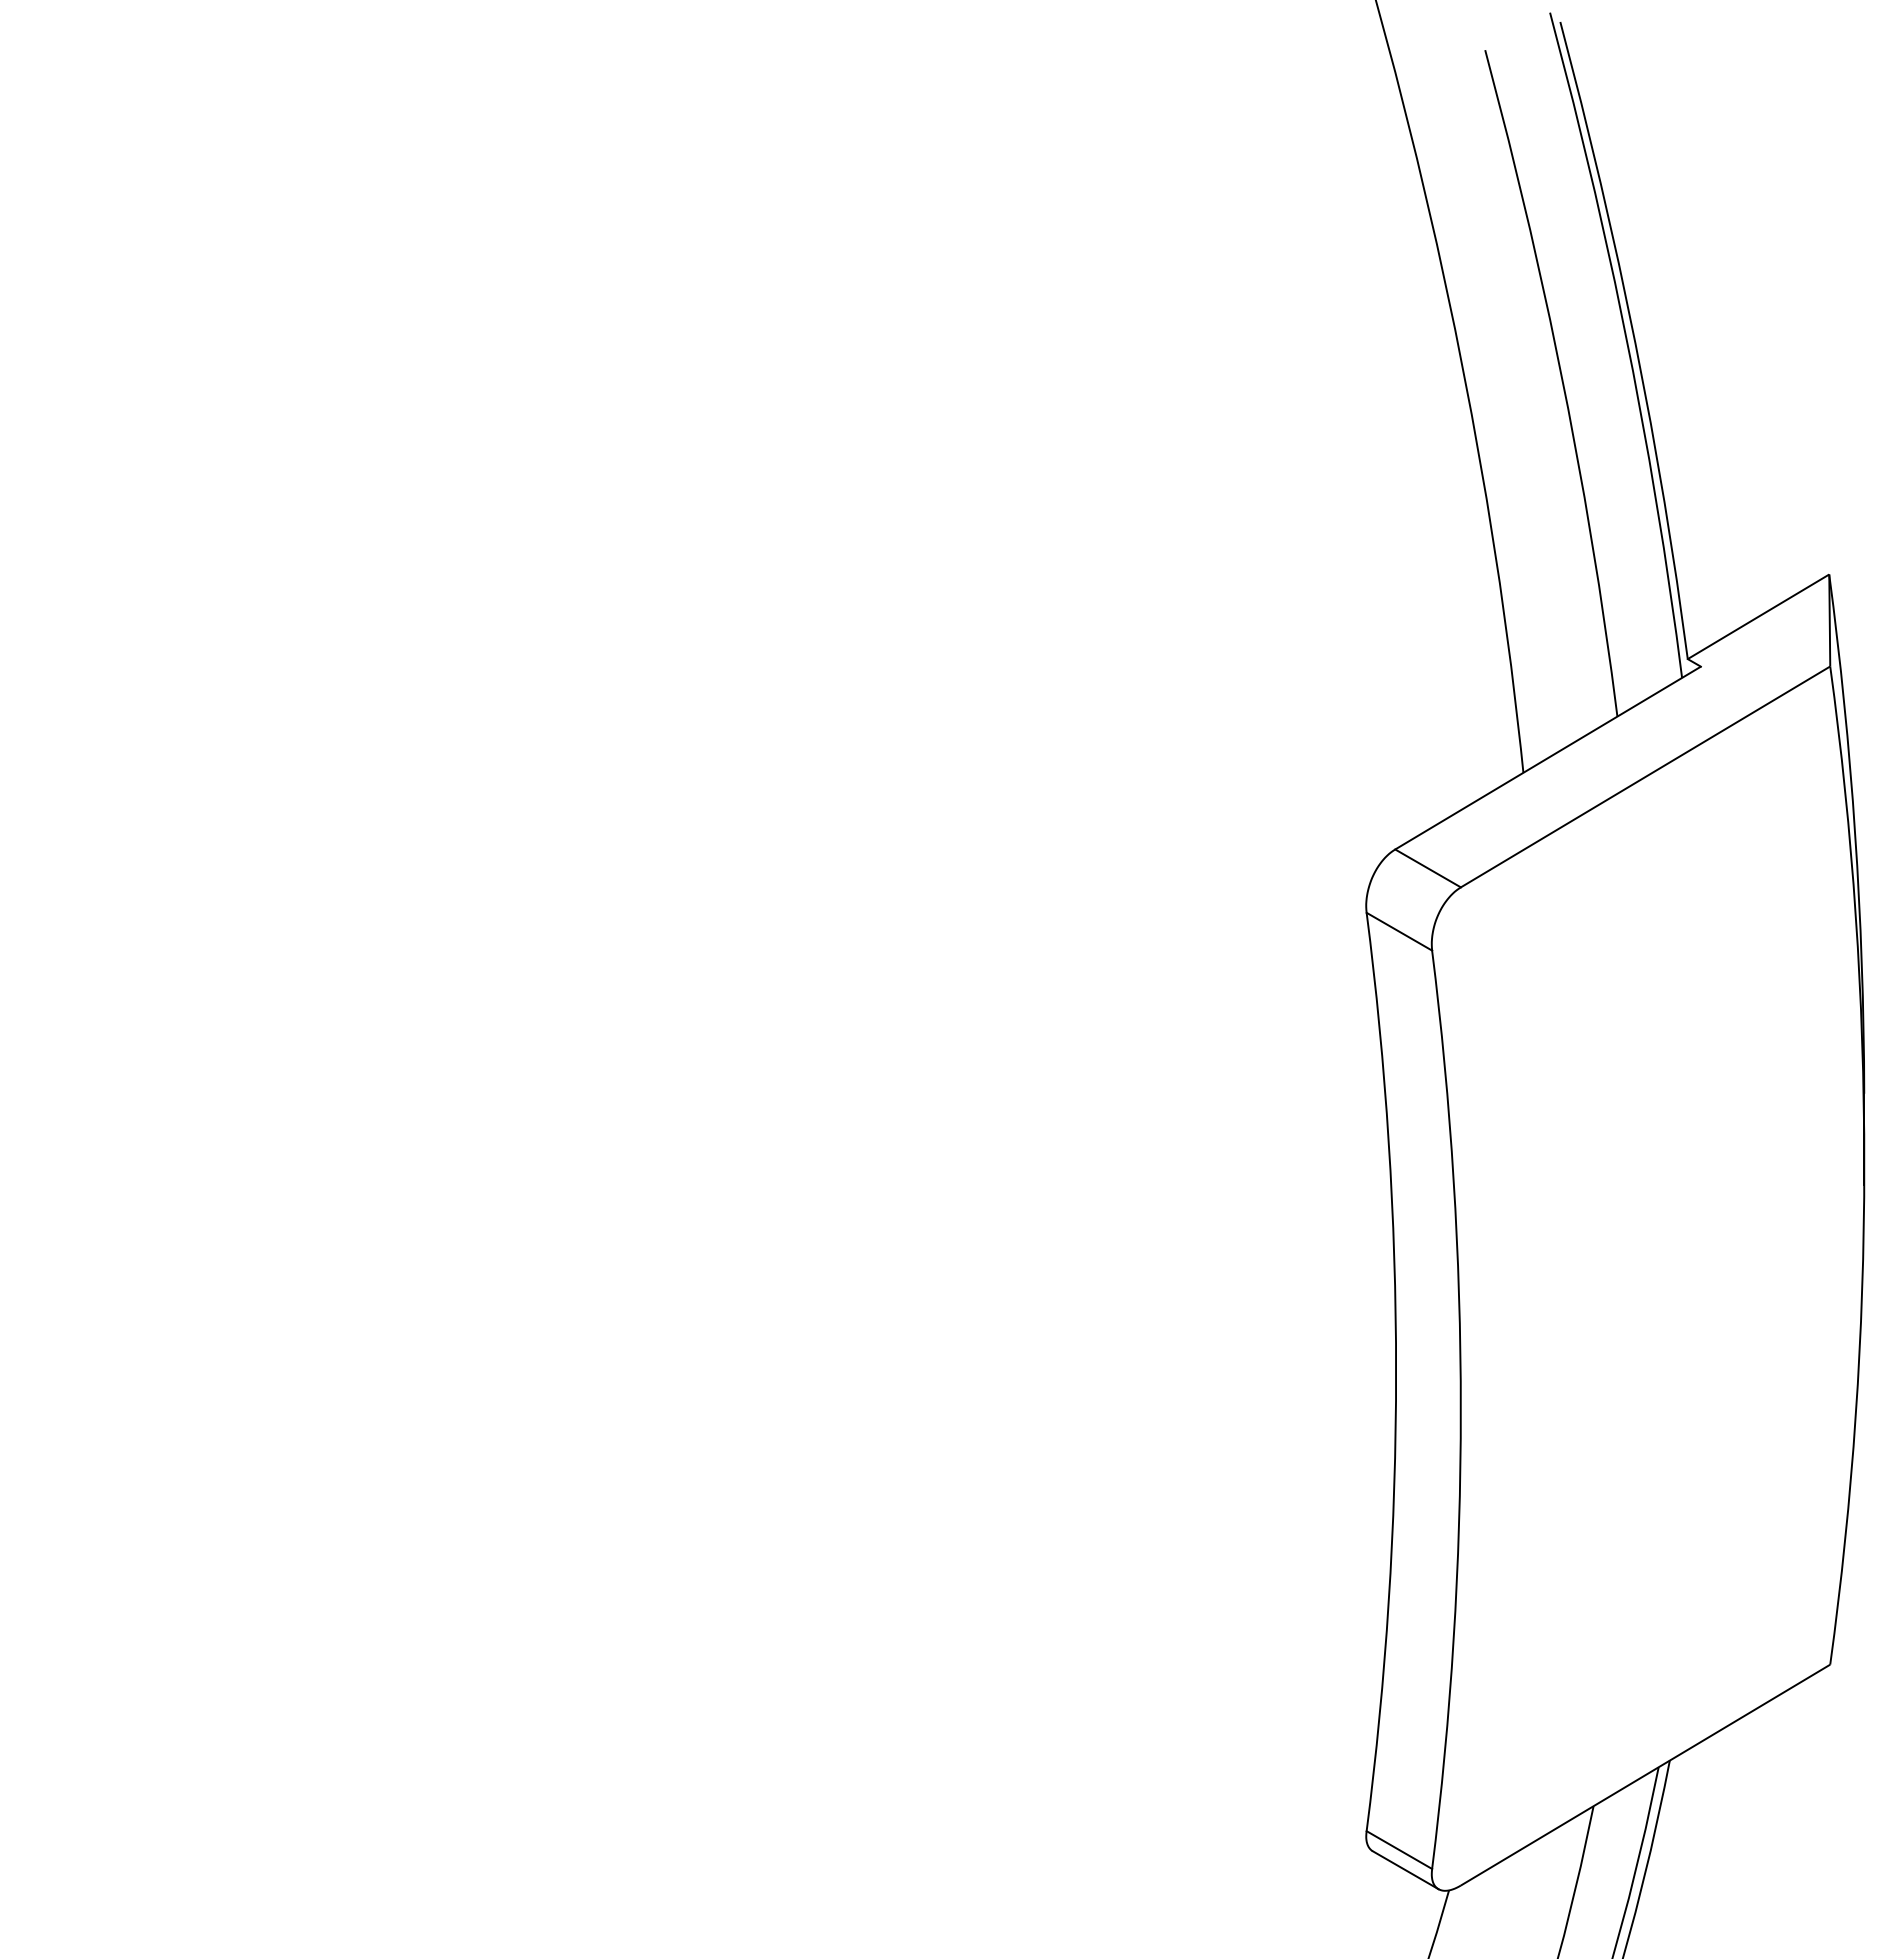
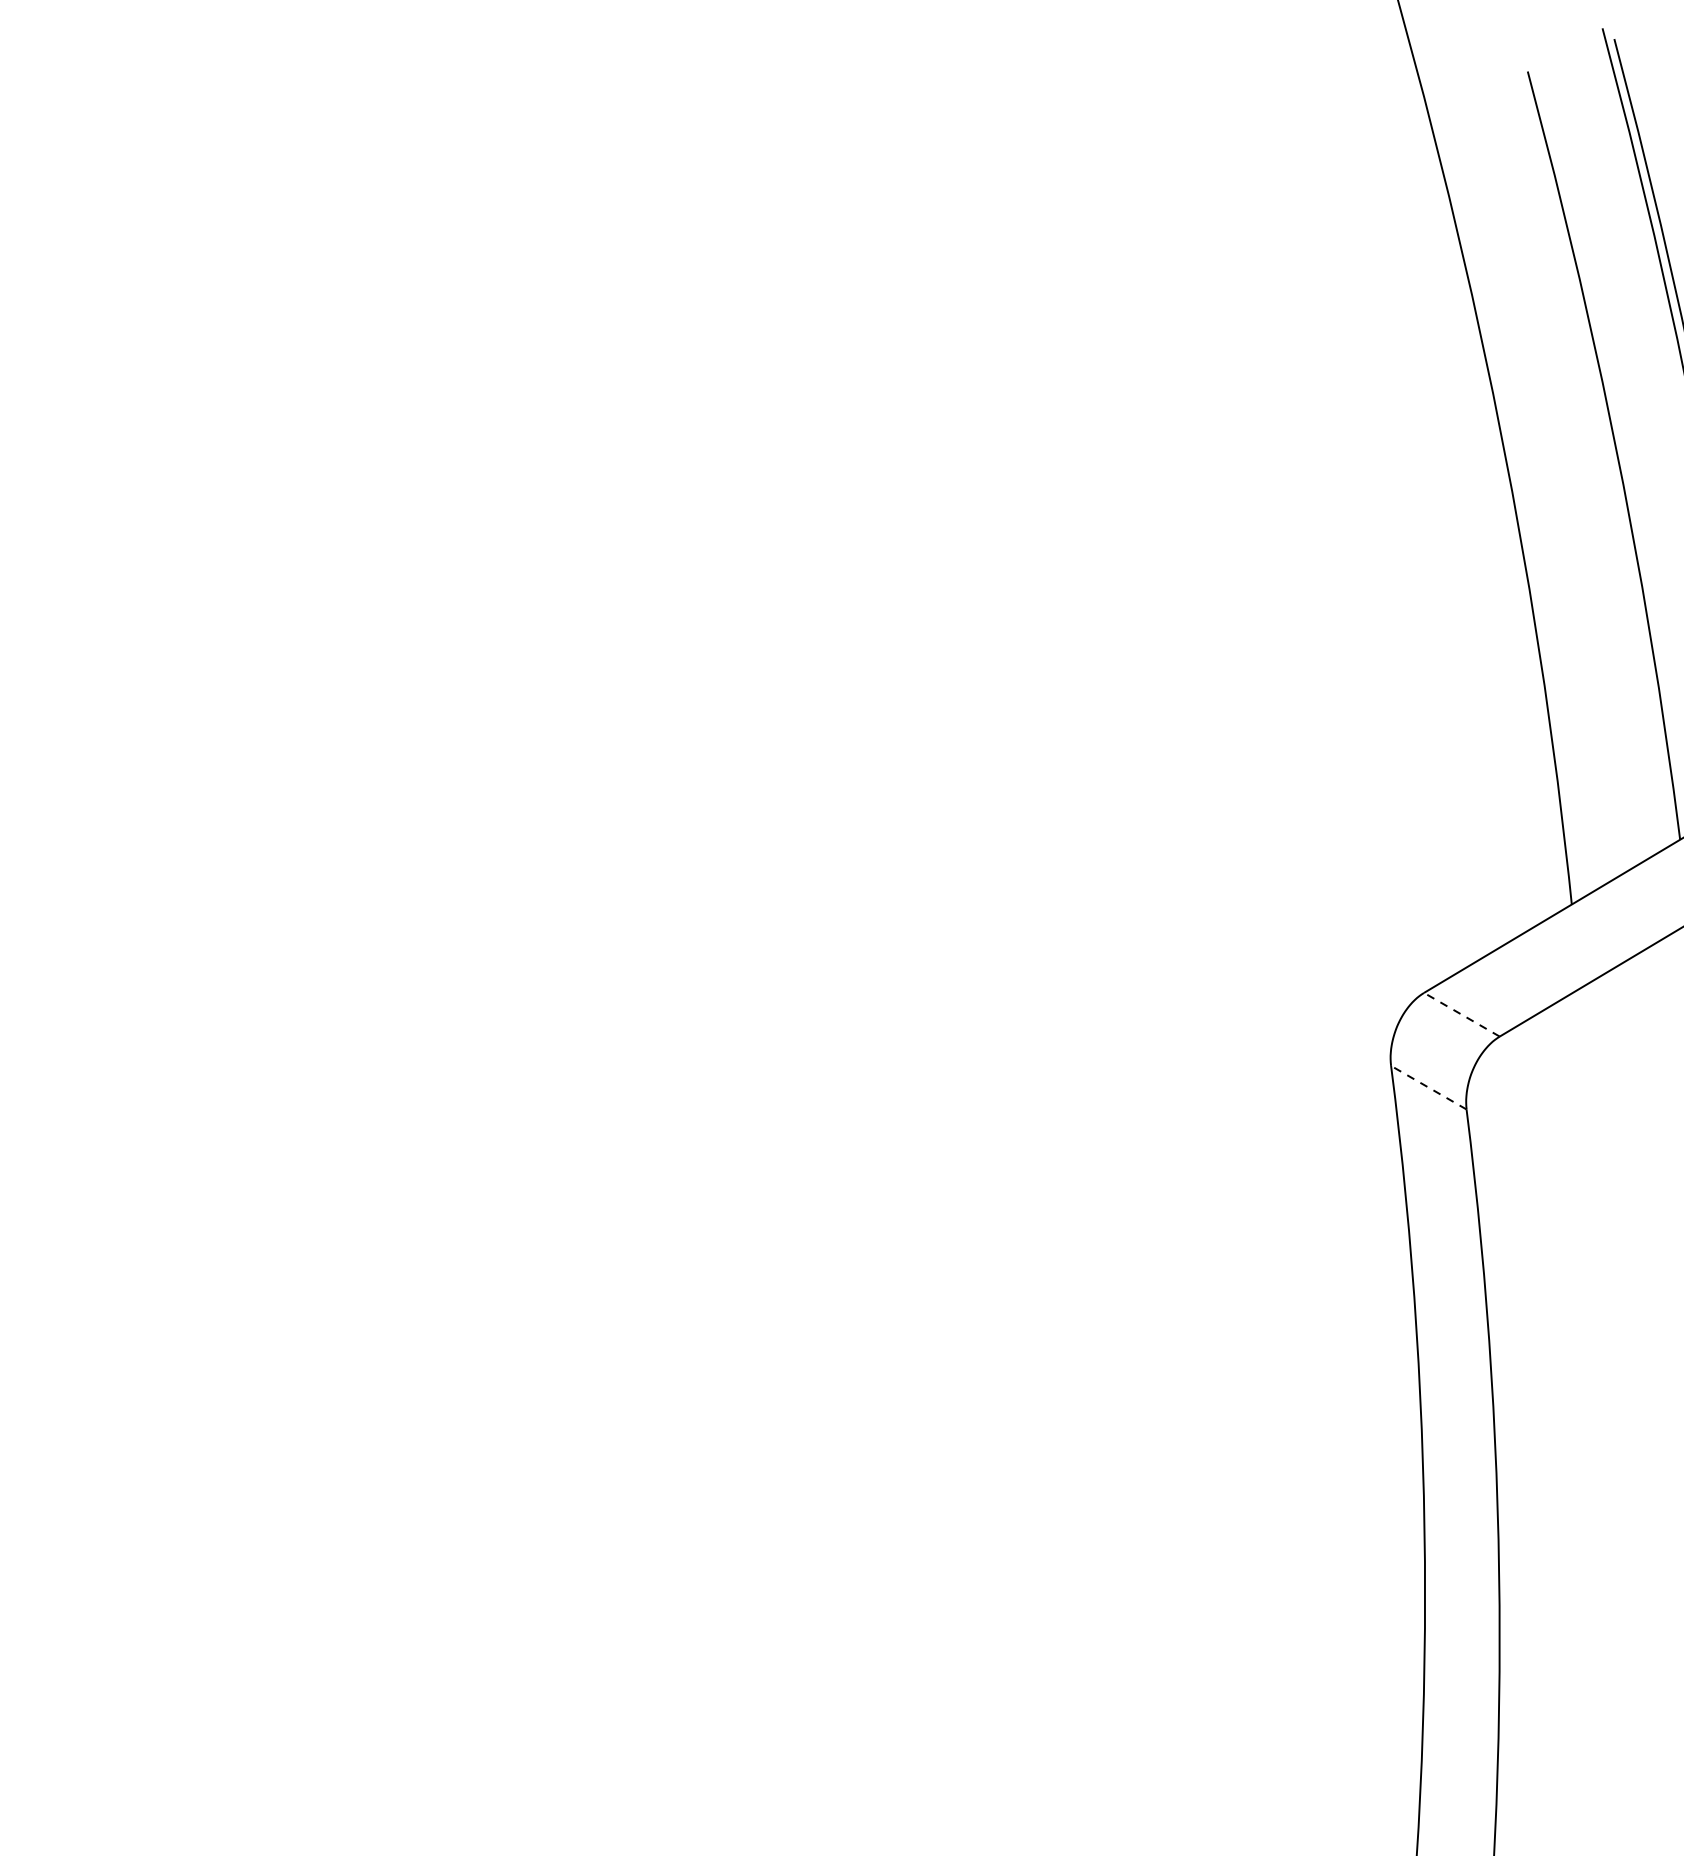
line: (1428, 868) -> (1462, 1014), solid -> dashed
line: (1399, 931) -> (1428, 1087), solid -> dashed

